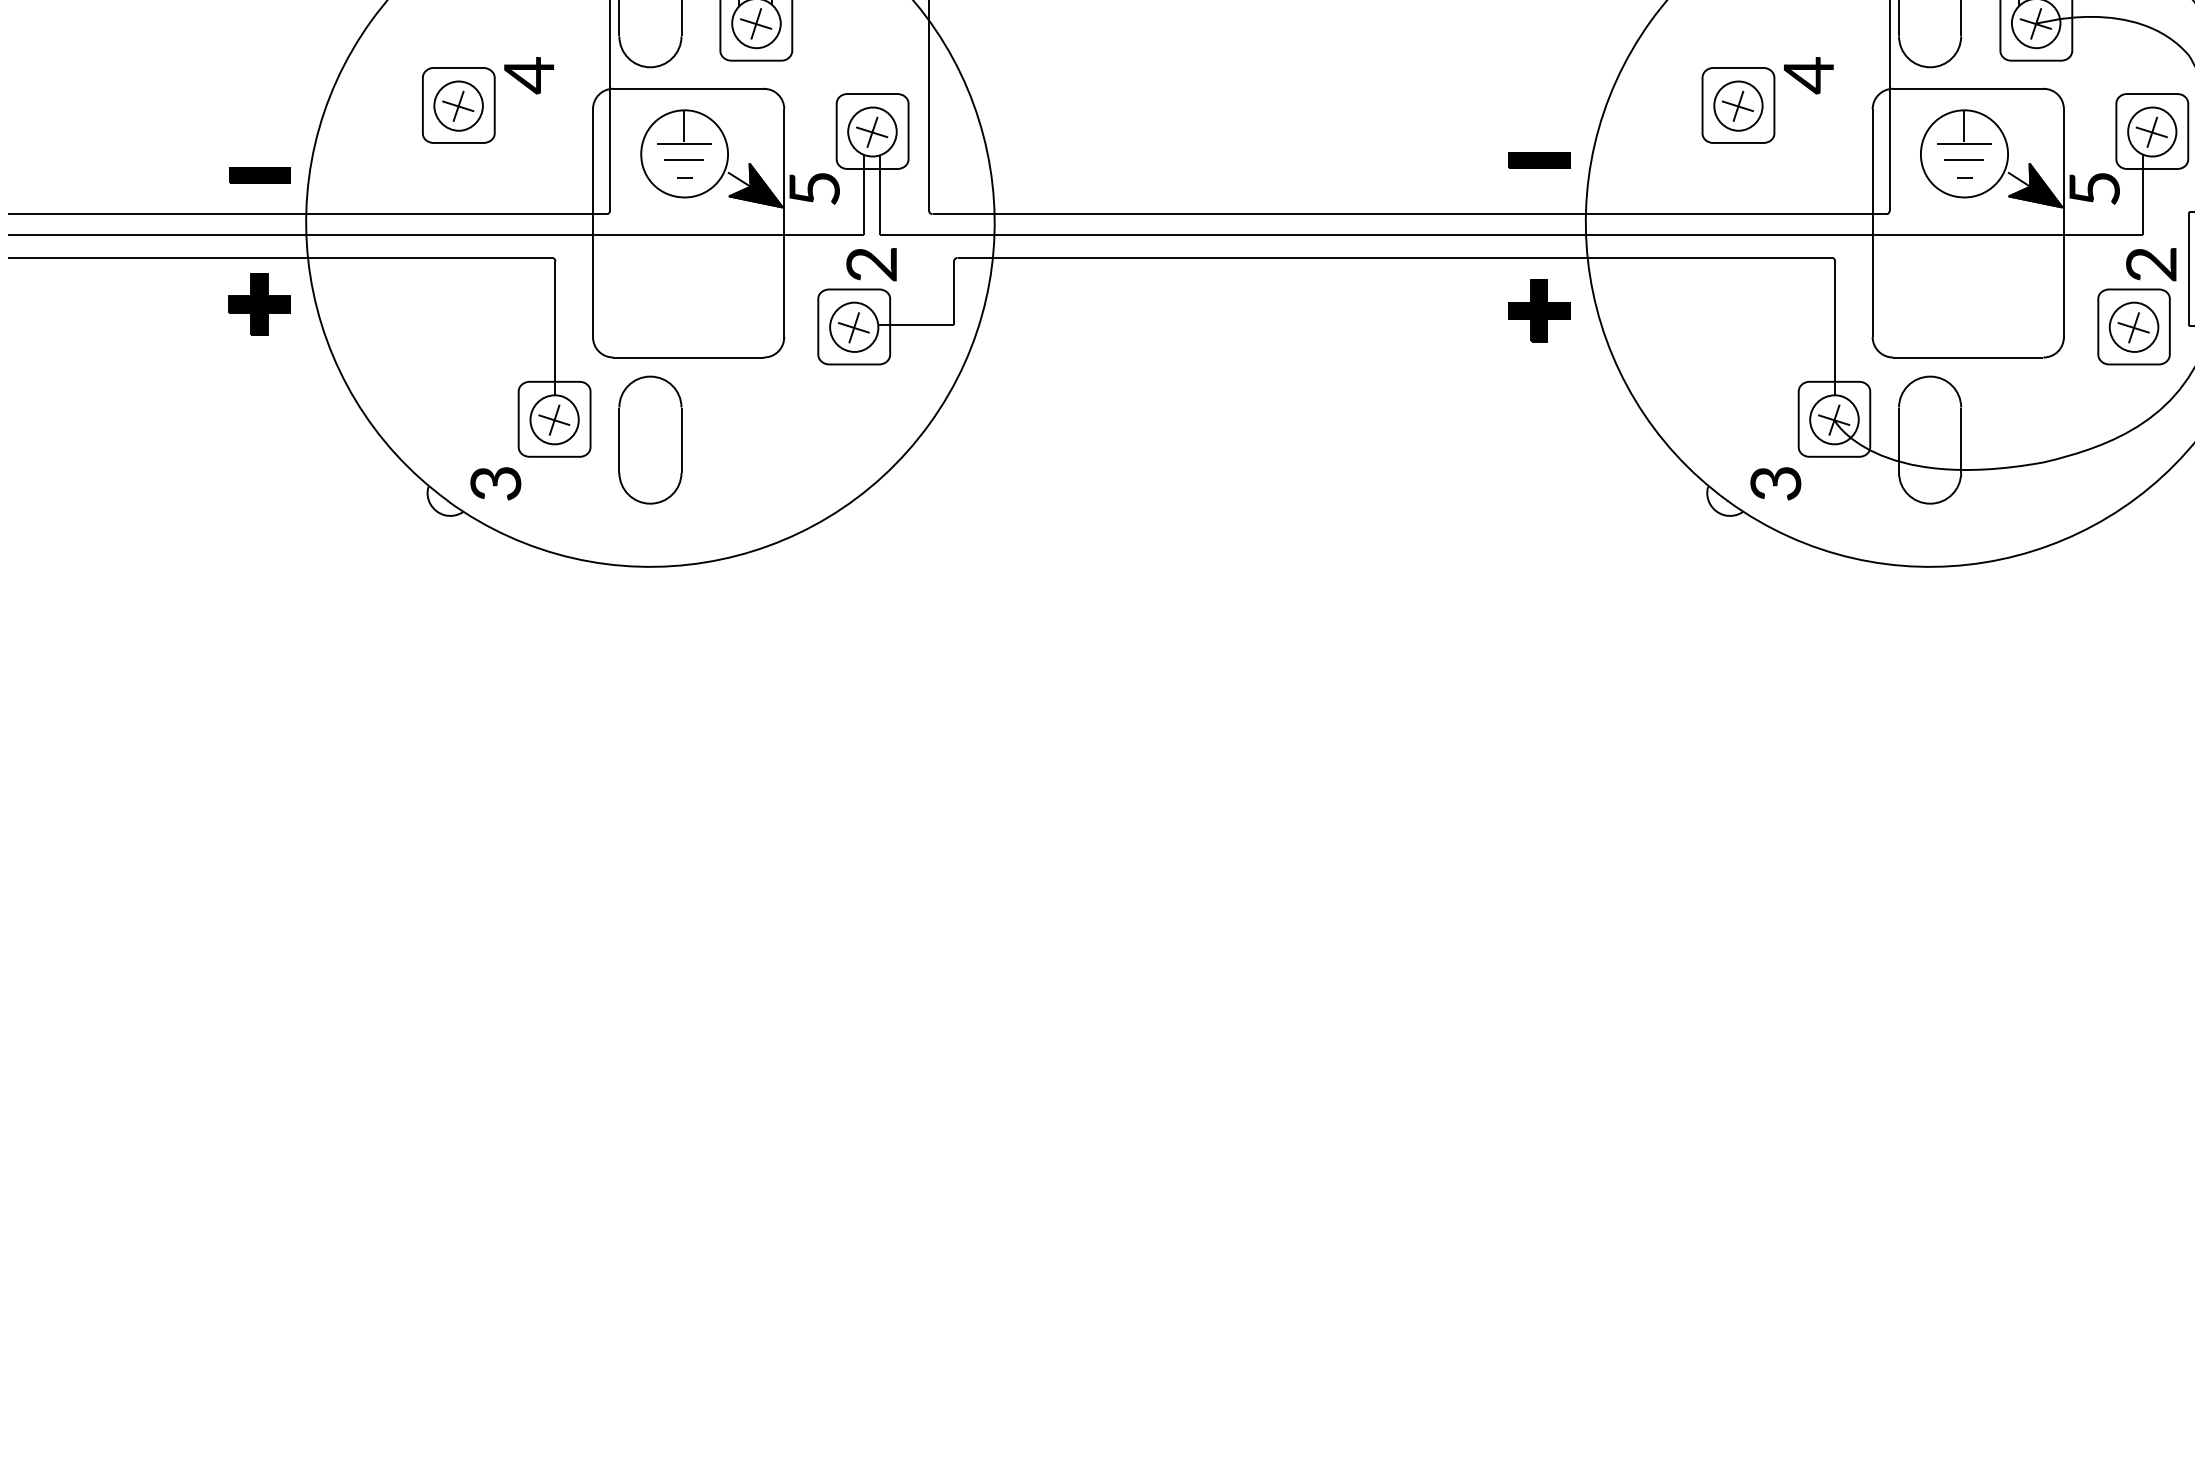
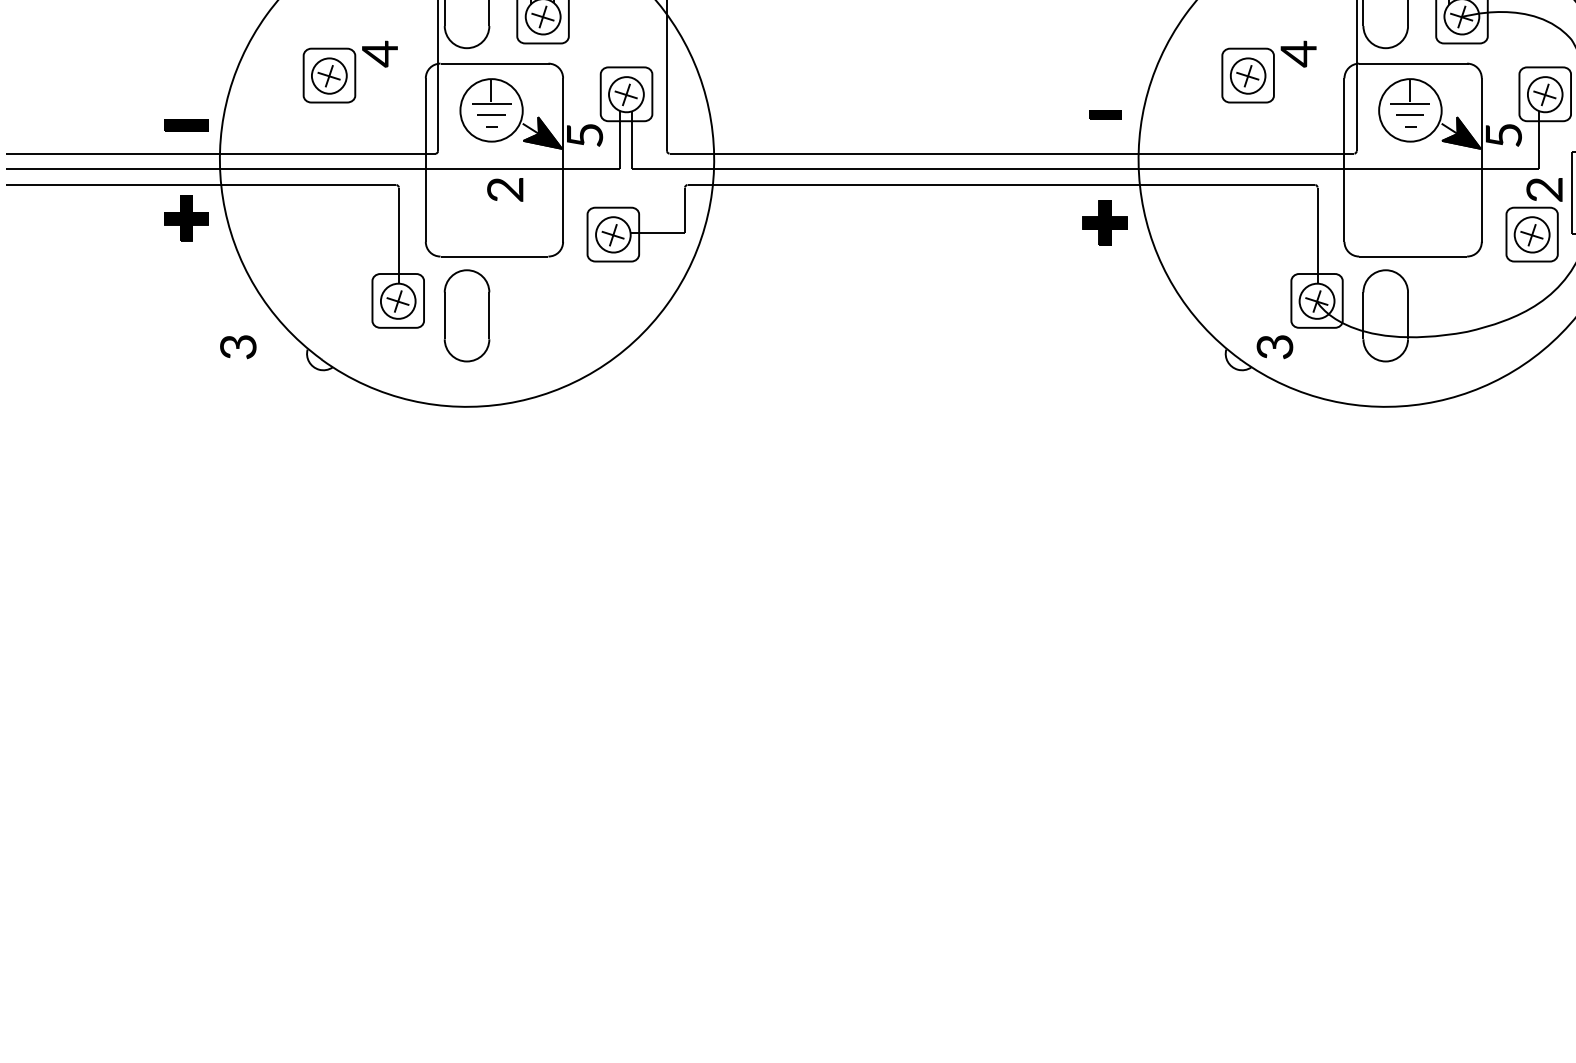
part: (1539, 160) -> (1105, 115), size x0.7
text: (871, 264) -> (505, 189), moved
text: (495, 483) -> (238, 346), moved

